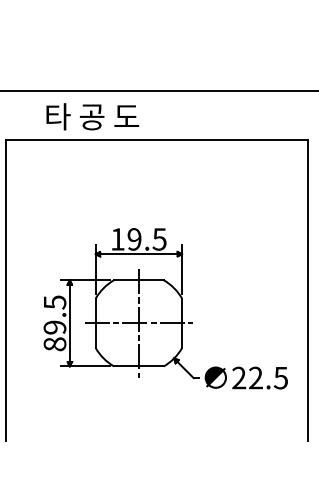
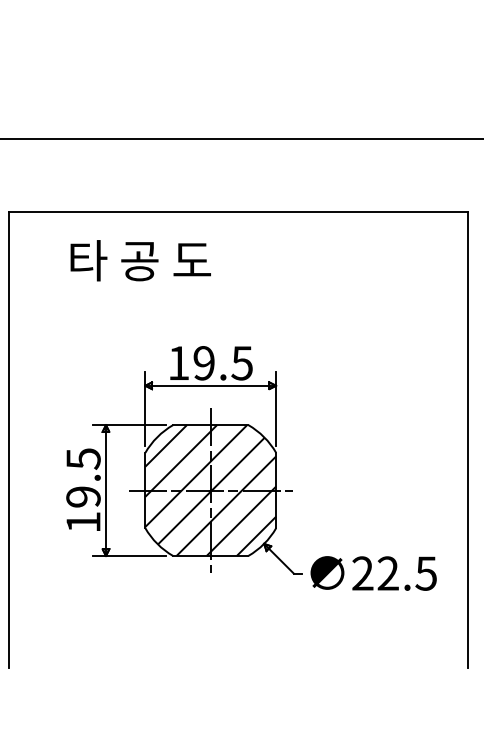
text: (92, 116) -> (140, 260), moved
hatch: (138, 323) -> (210, 490), added
text: (54, 344) -> (82, 522), 89.5 -> 19.5

